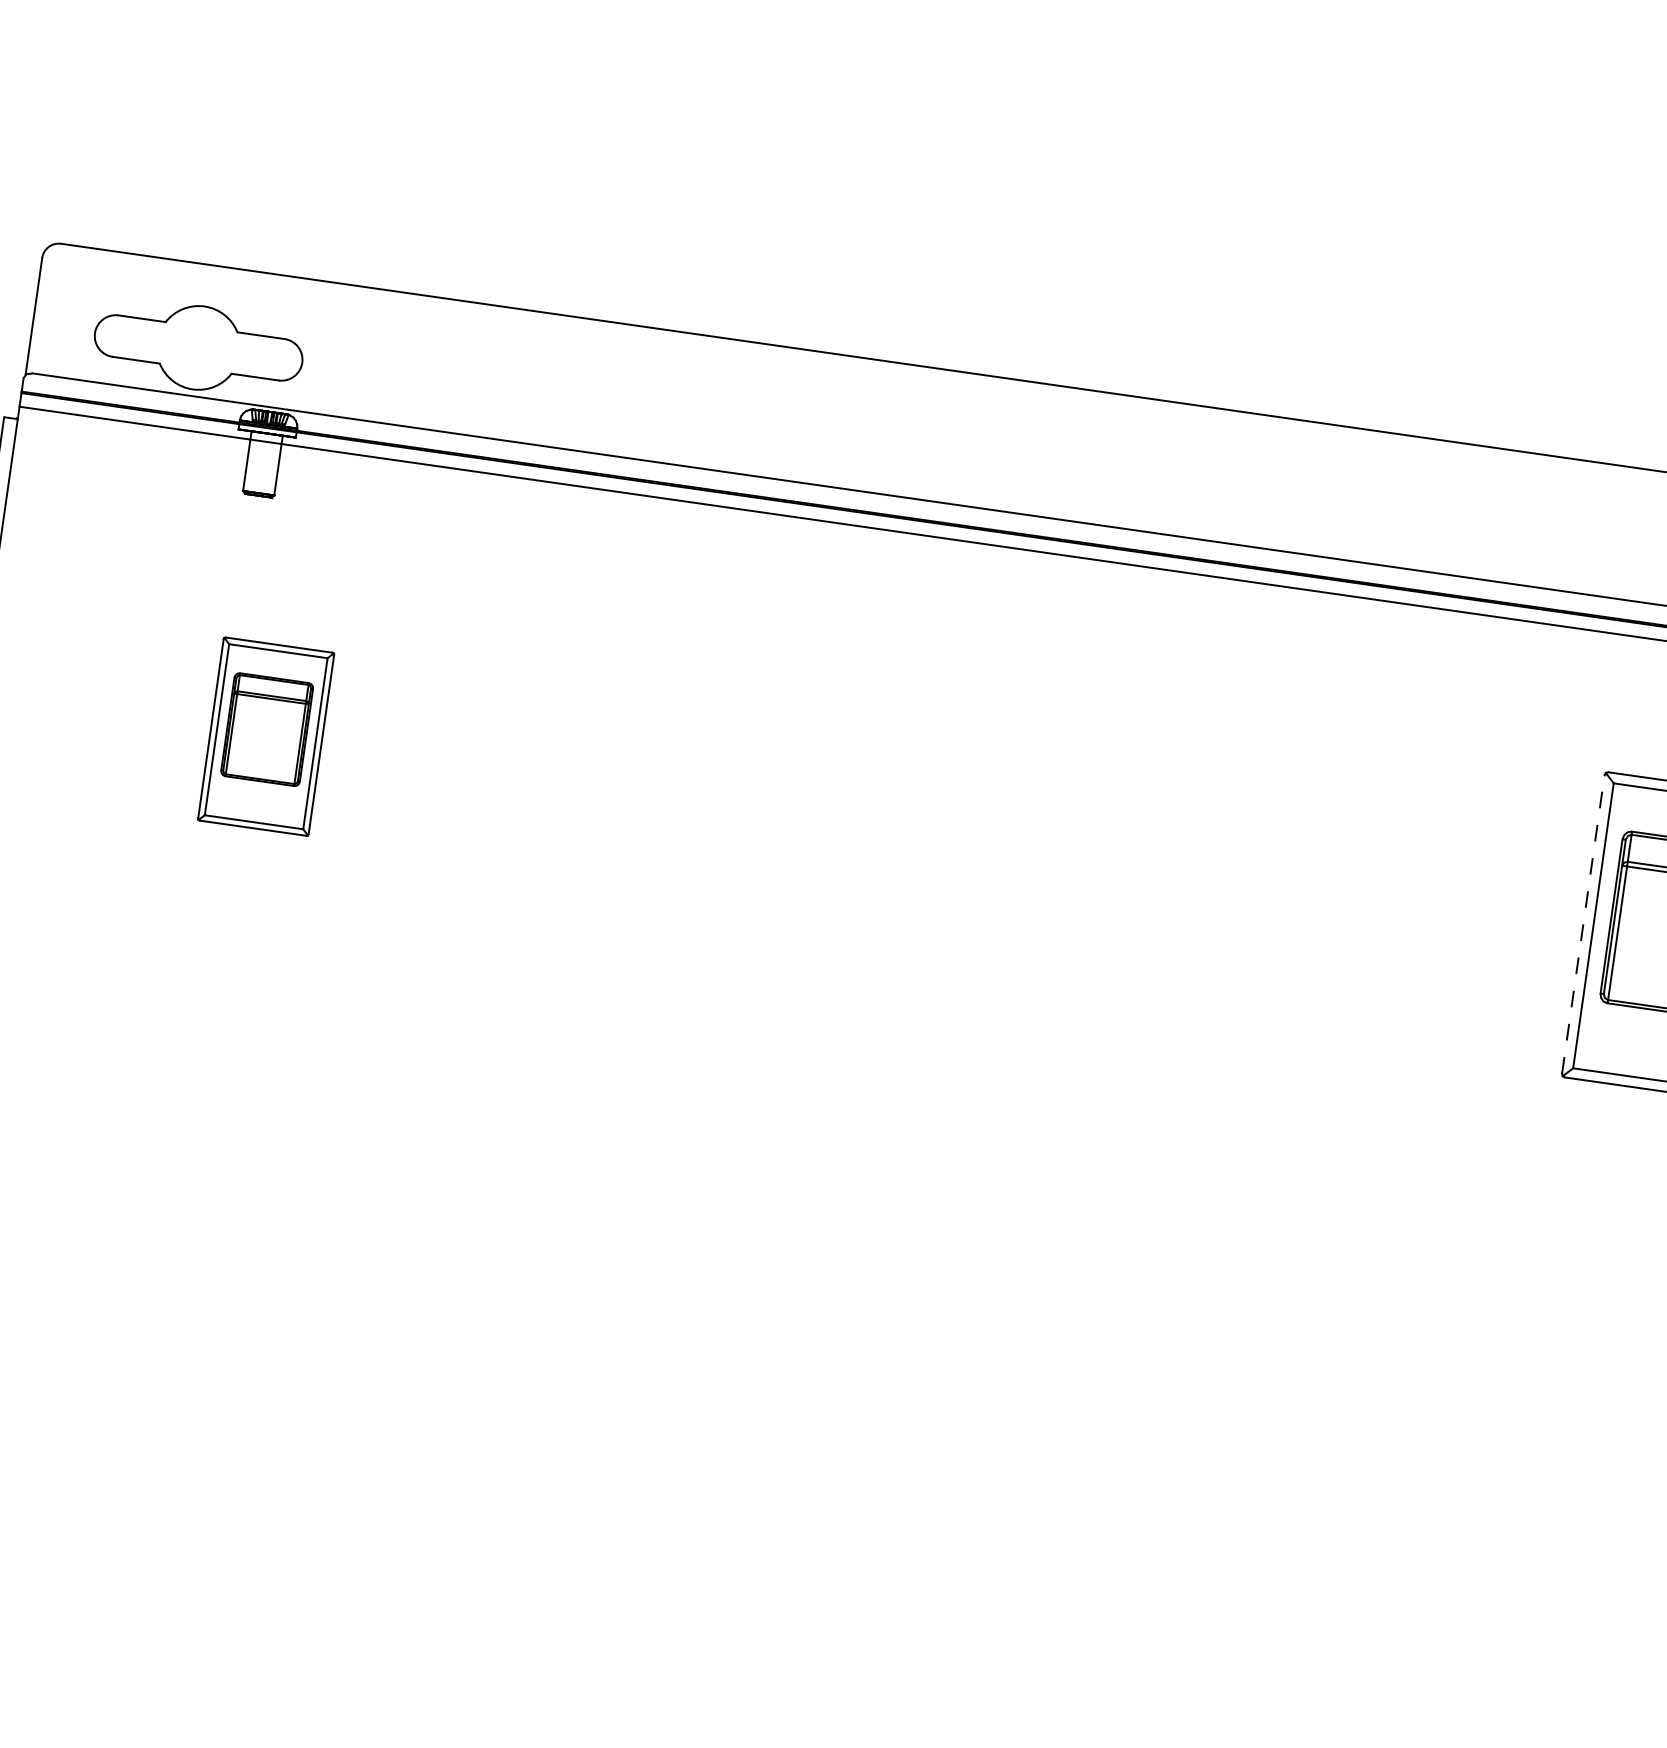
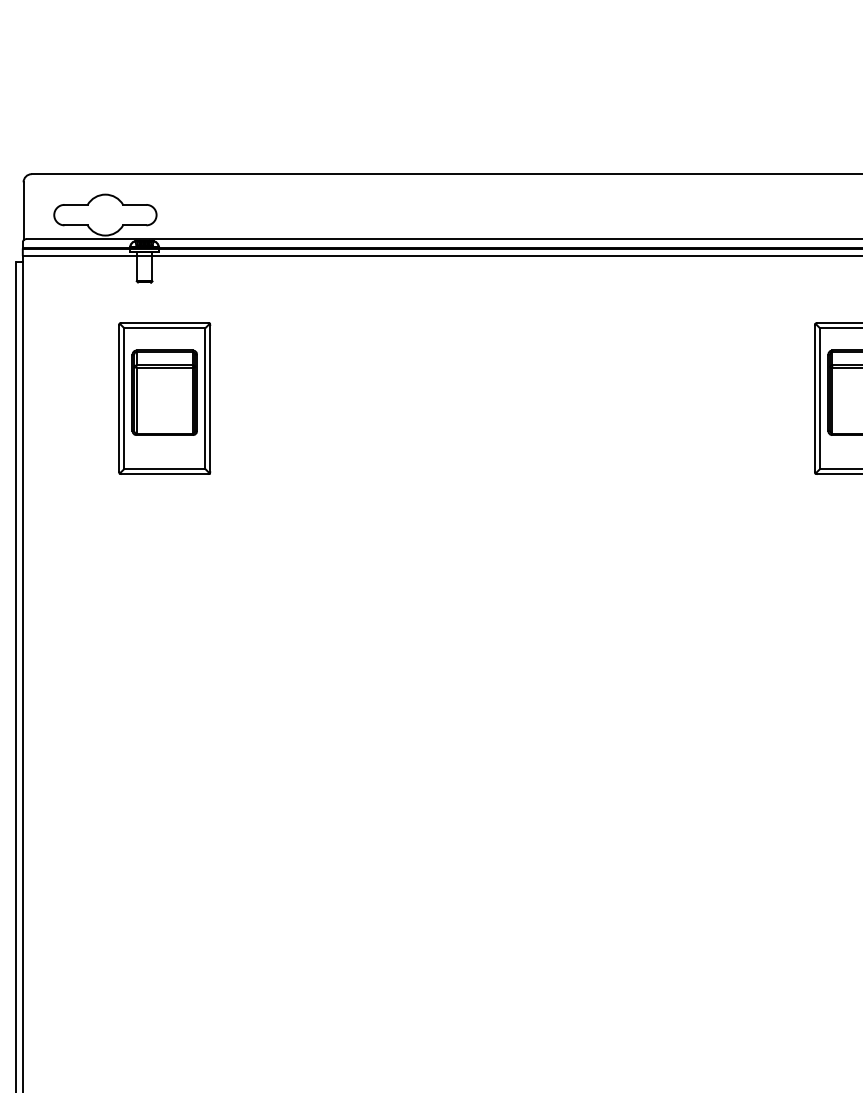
part: (265, 736) -> (164, 398), size x1.67
line: (1584, 924) -> (815, 398), dashed -> solid

